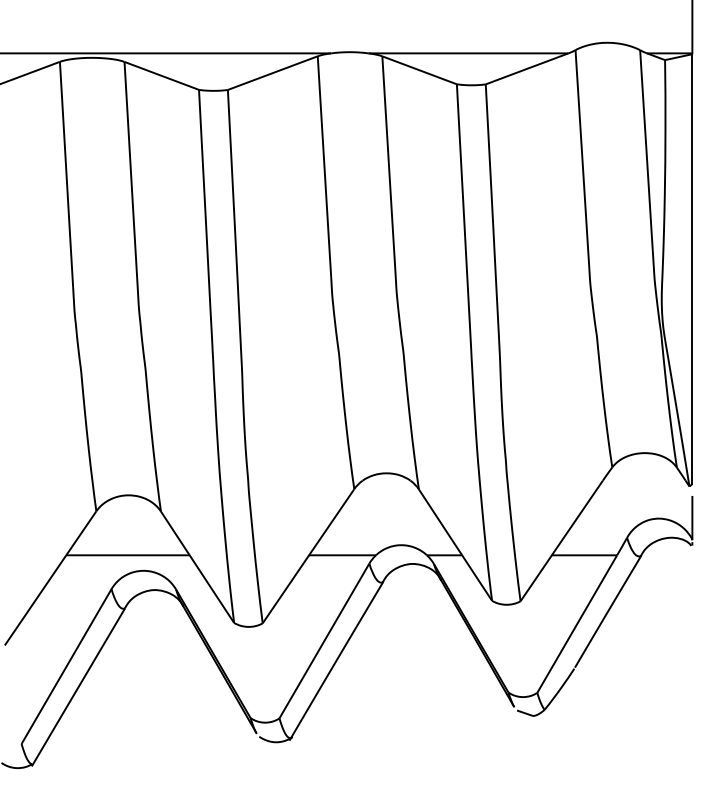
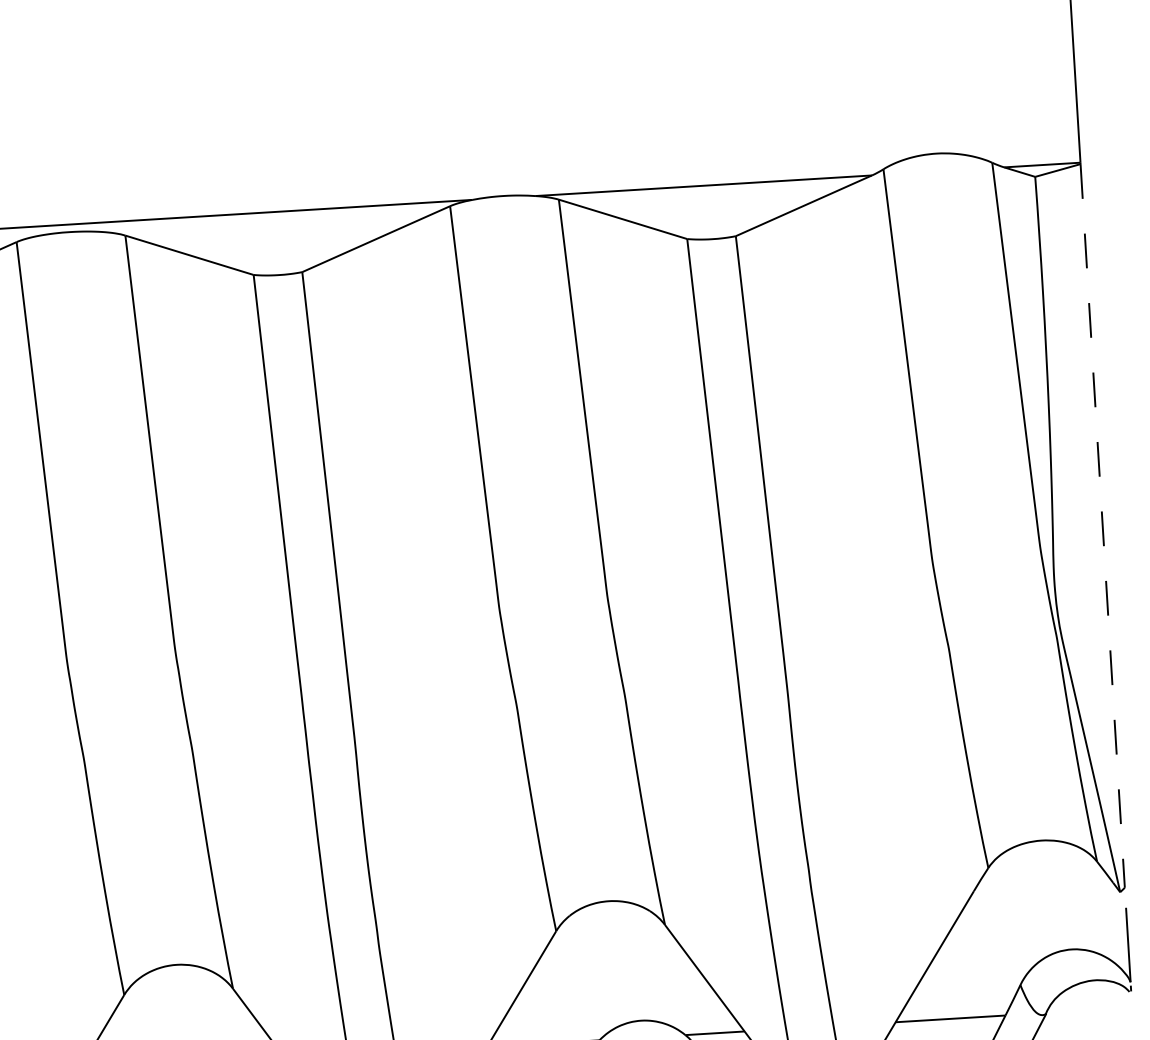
line: (692, 269) -> (1102, 526), solid -> dashed

